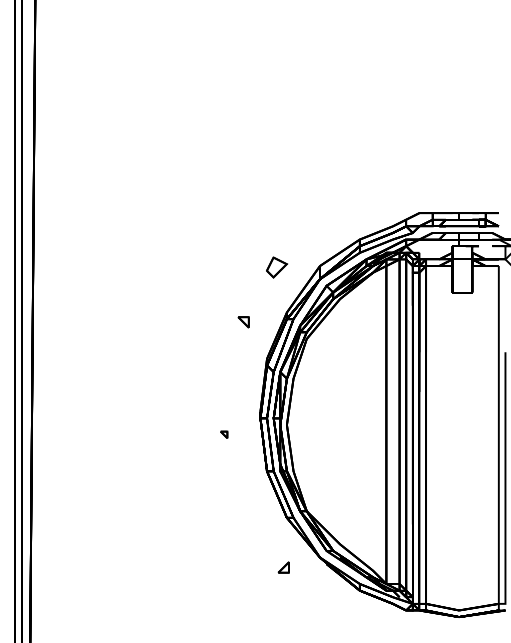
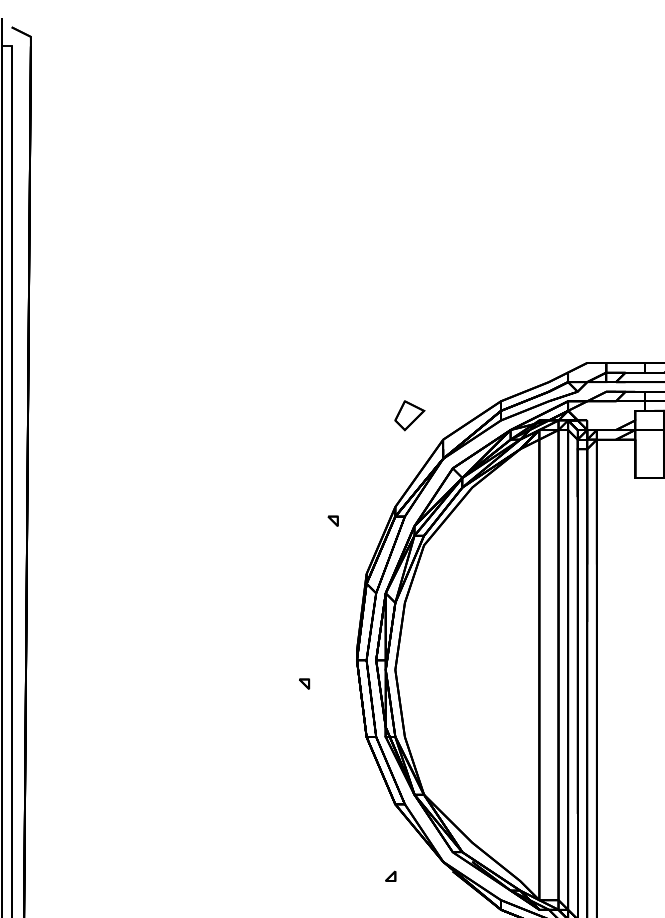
part: (277, 267) -> (410, 415), moved
part: (244, 322) -> (333, 521), size x0.62
part: (283, 567) -> (390, 876), size x0.62

